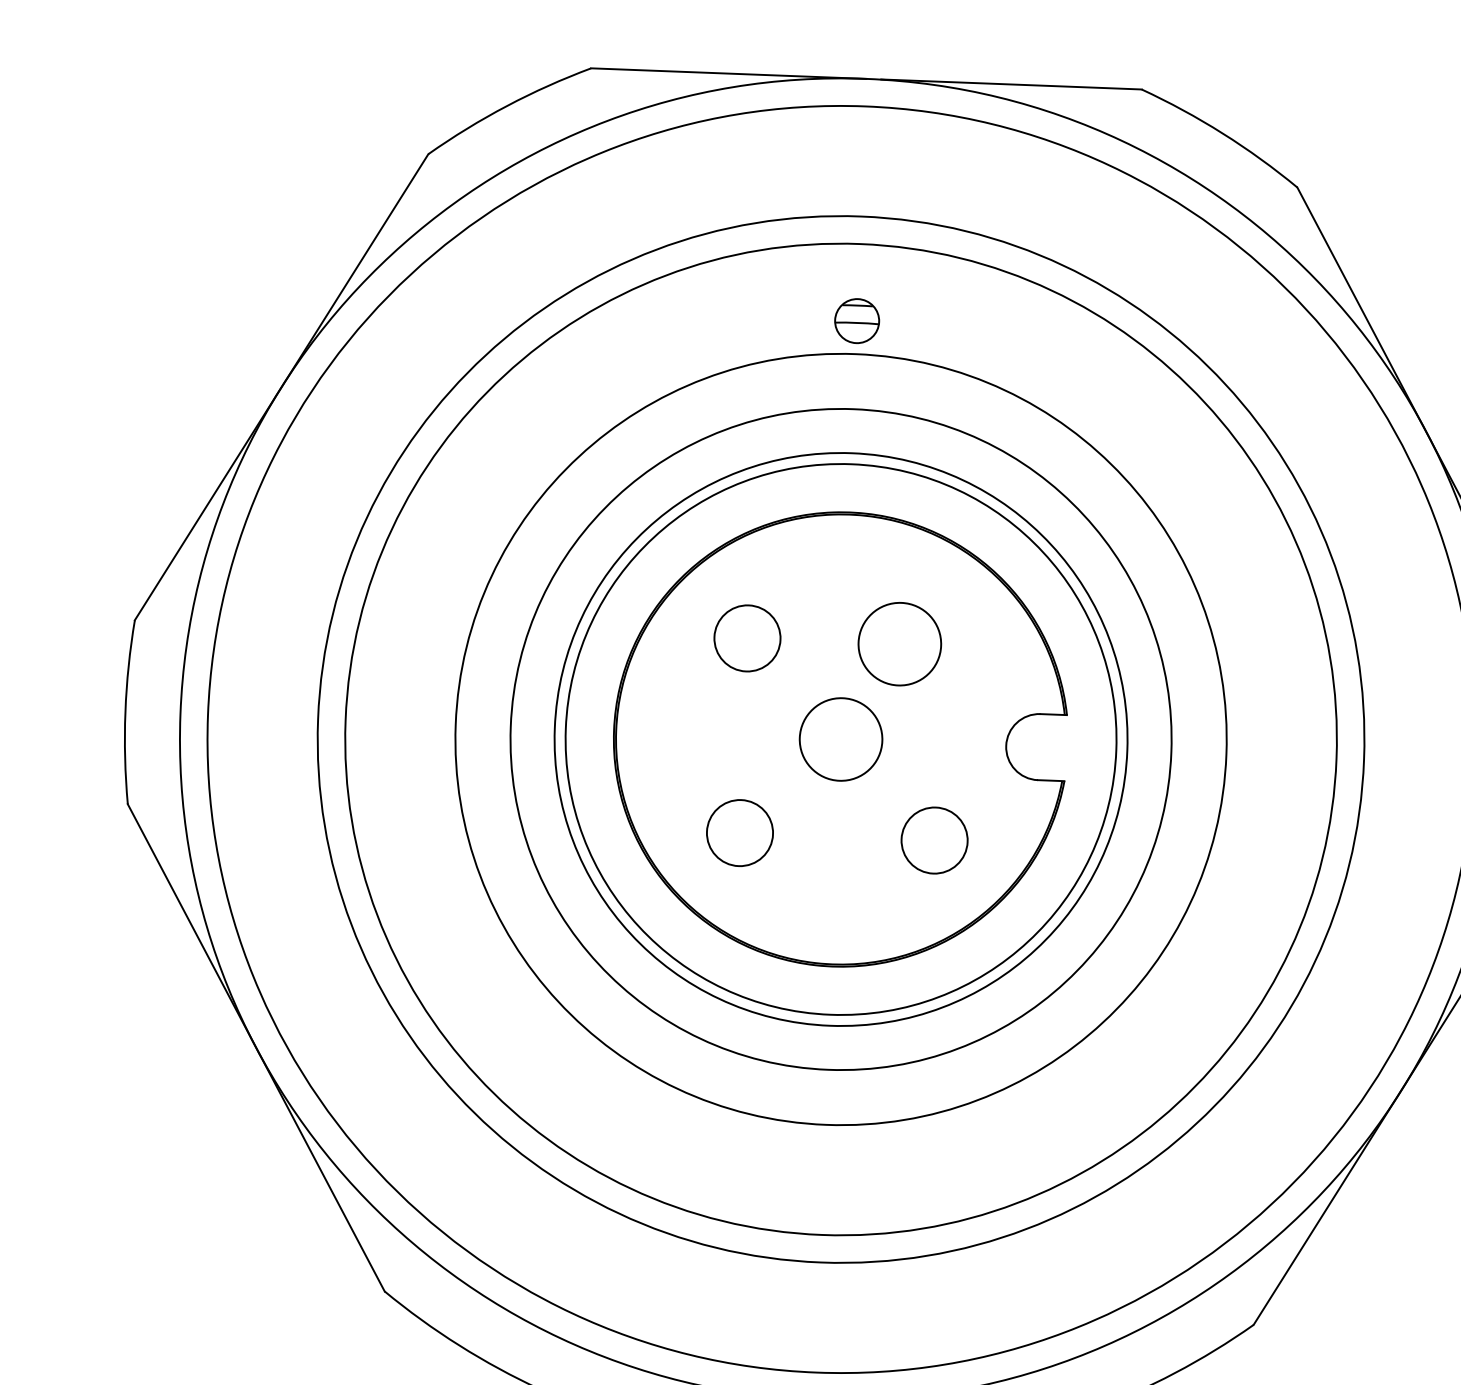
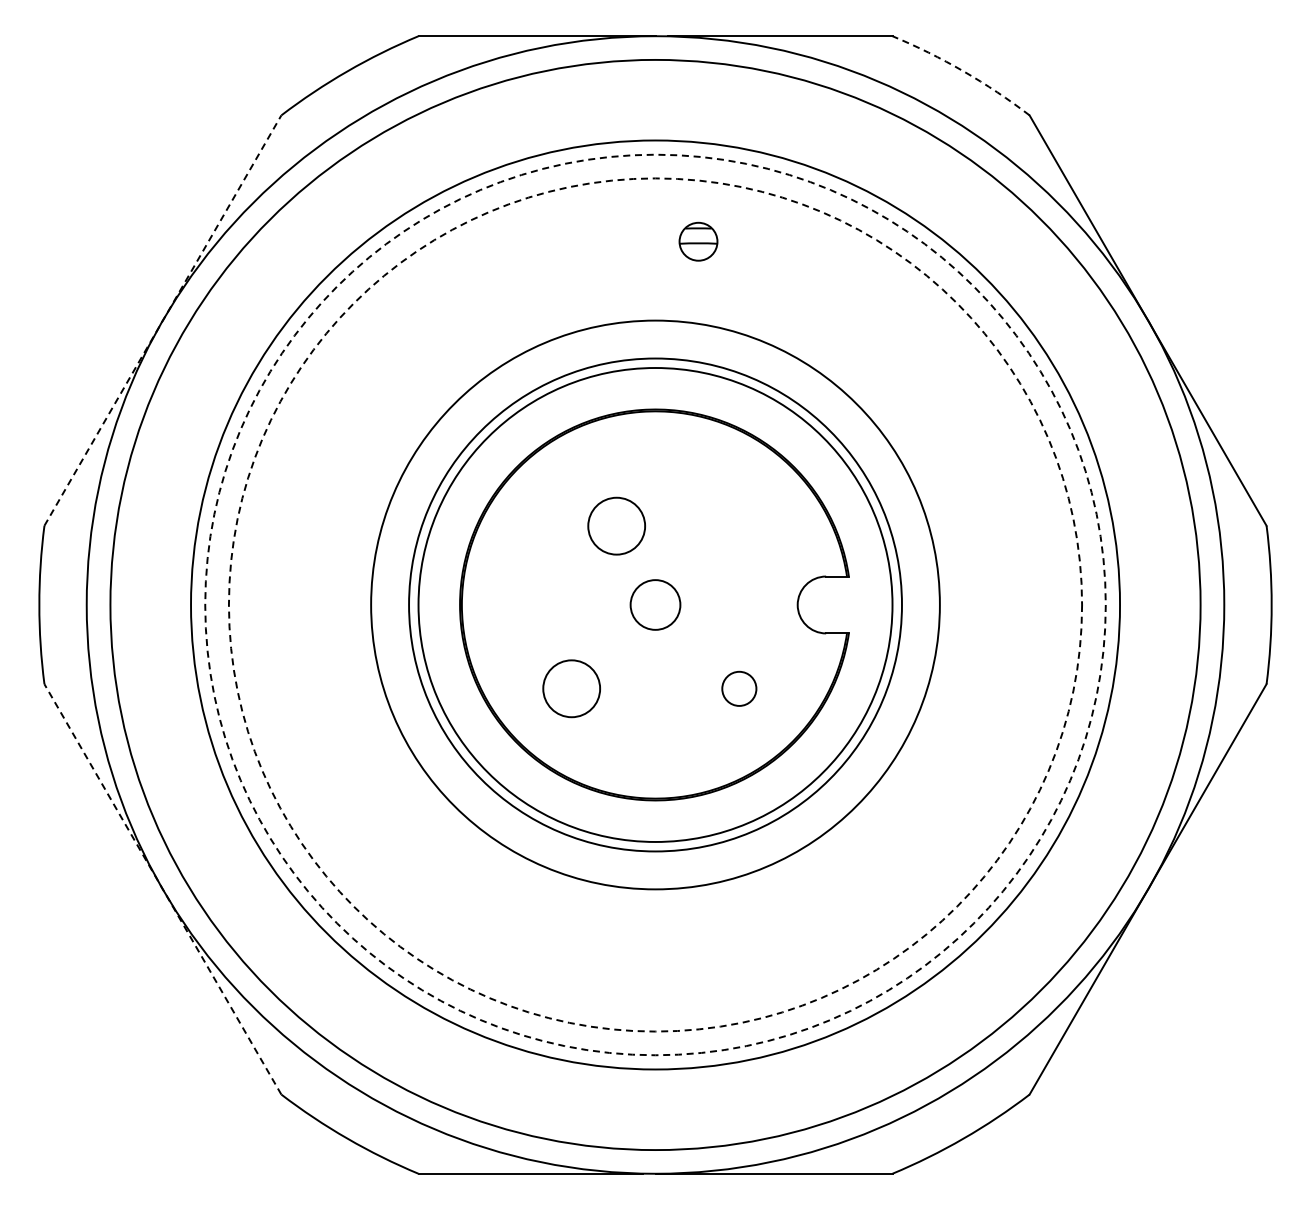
arc: (1222, 133) -> (963, 71), solid -> dashed
part: (857, 320) -> (698, 241), moved
line: (281, 387) -> (162, 320), solid -> dashed
circle: (747, 637) -> (616, 525), moved
circle: (899, 643) -> (702, 520), removed
circle: (841, 738) -> (655, 604), size x0.7
circle: (841, 738) -> (655, 604), size x1.4
circle: (841, 738) -> (655, 604), solid -> dashed
circle: (841, 738) -> (655, 604), solid -> dashed
circle: (934, 840) -> (739, 688), size x0.6
line: (255, 1047) -> (162, 889), solid -> dashed

